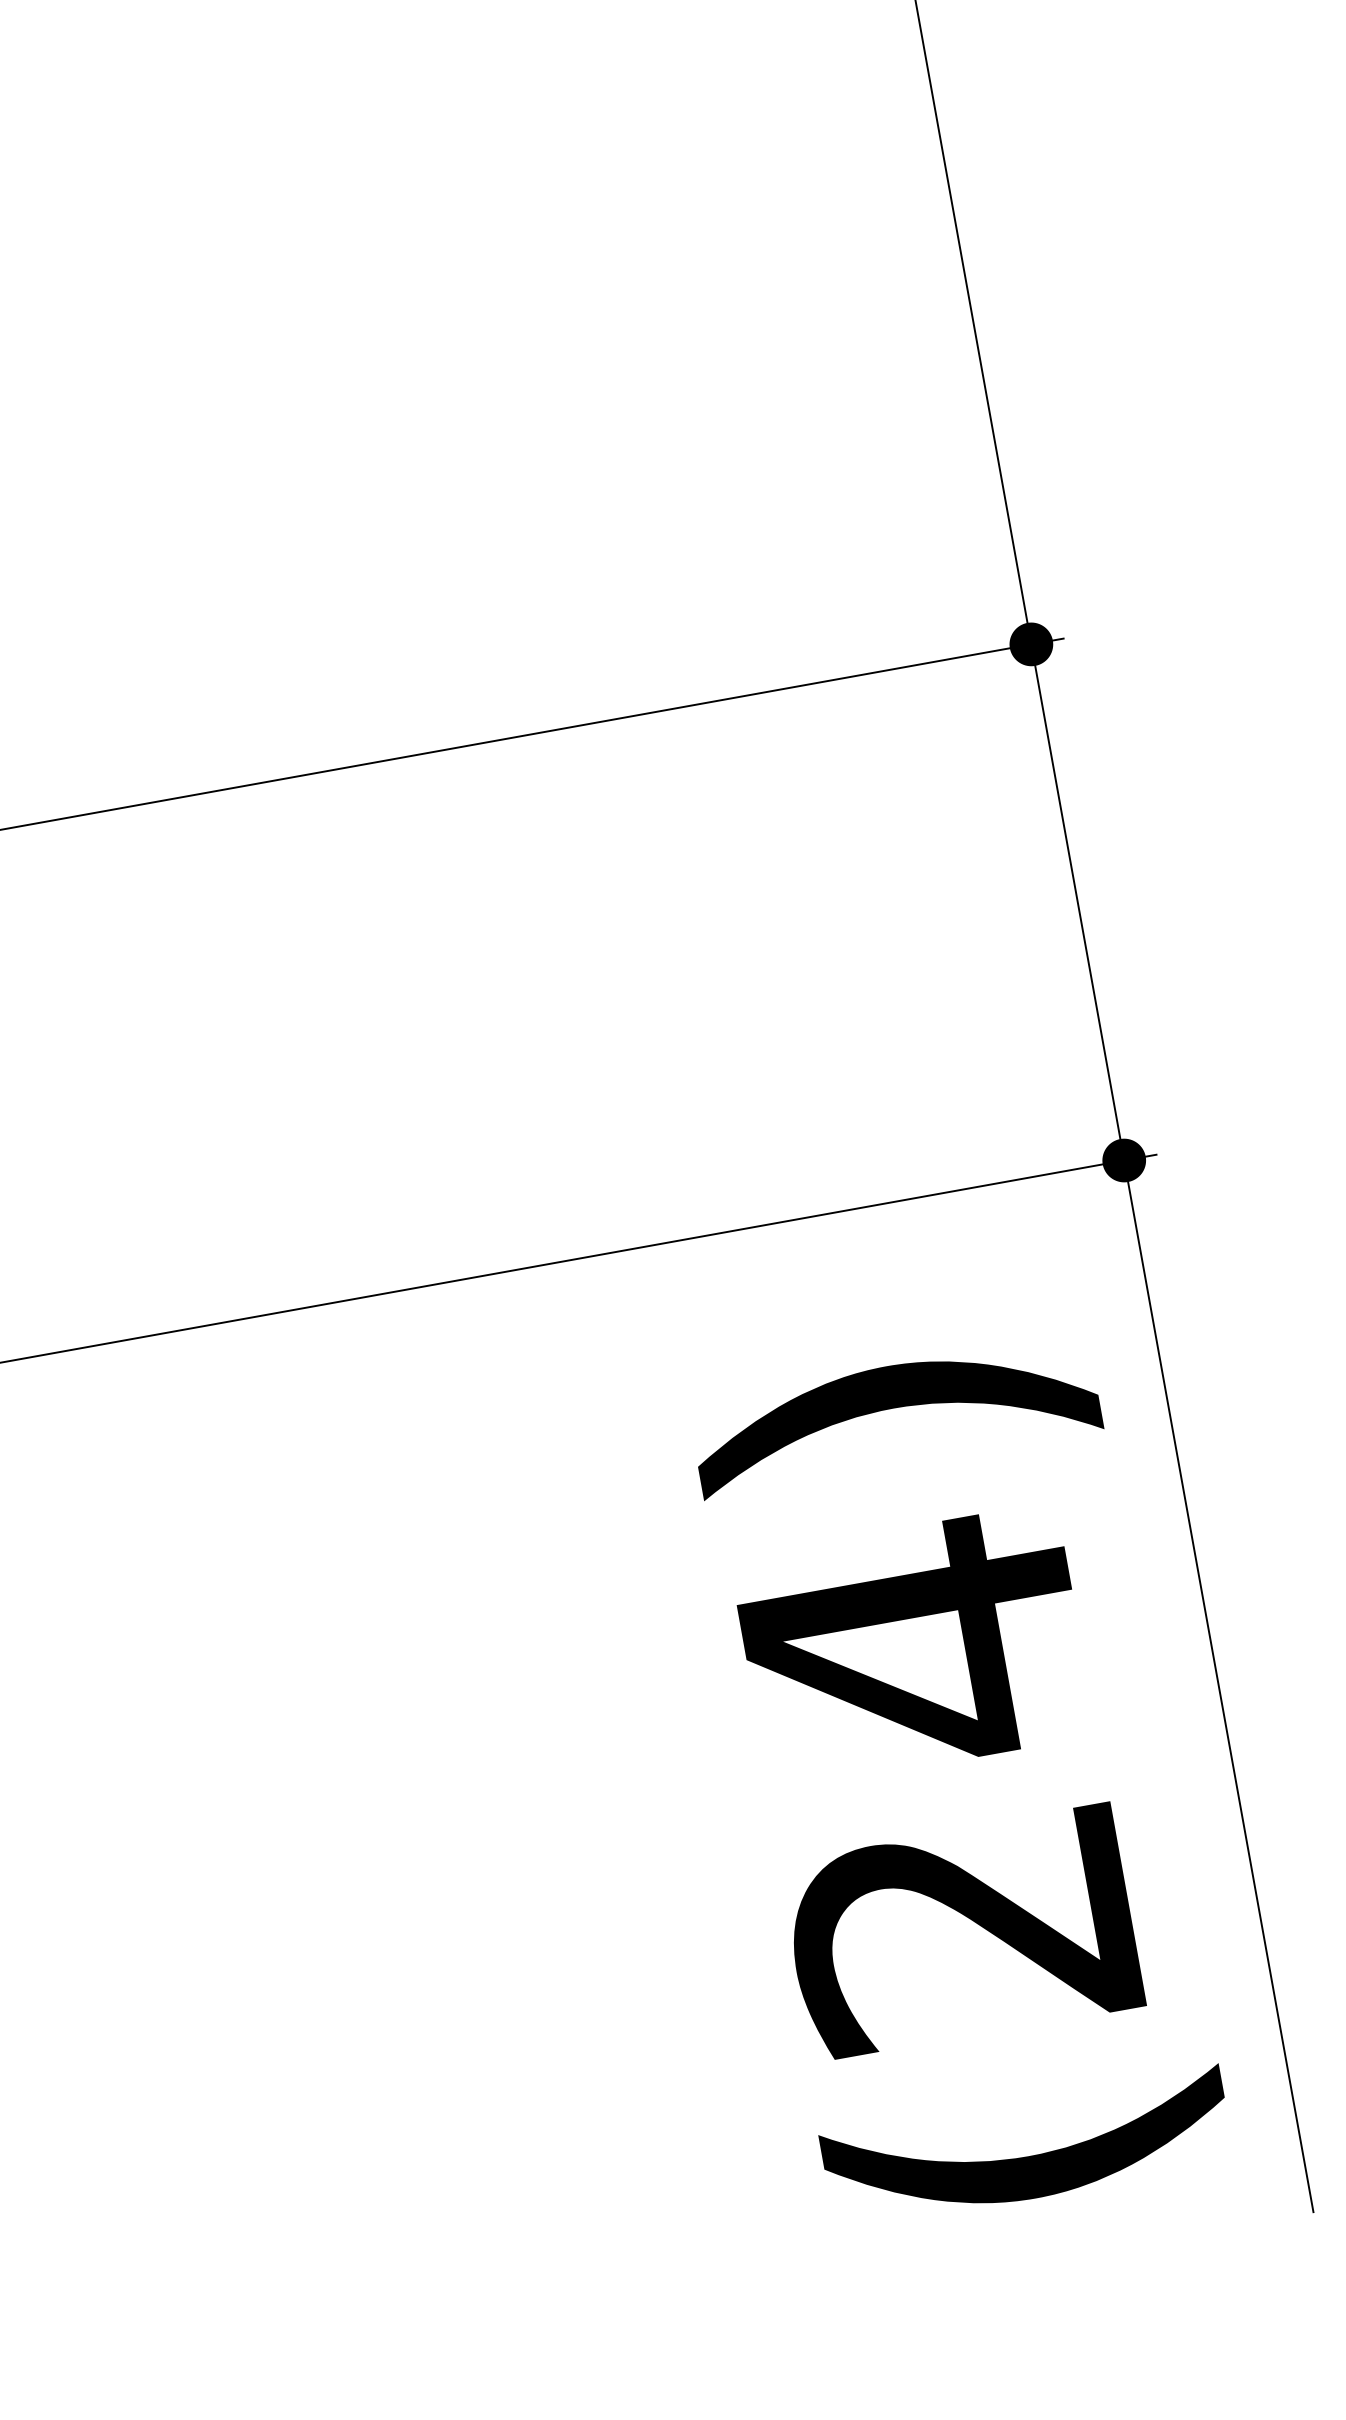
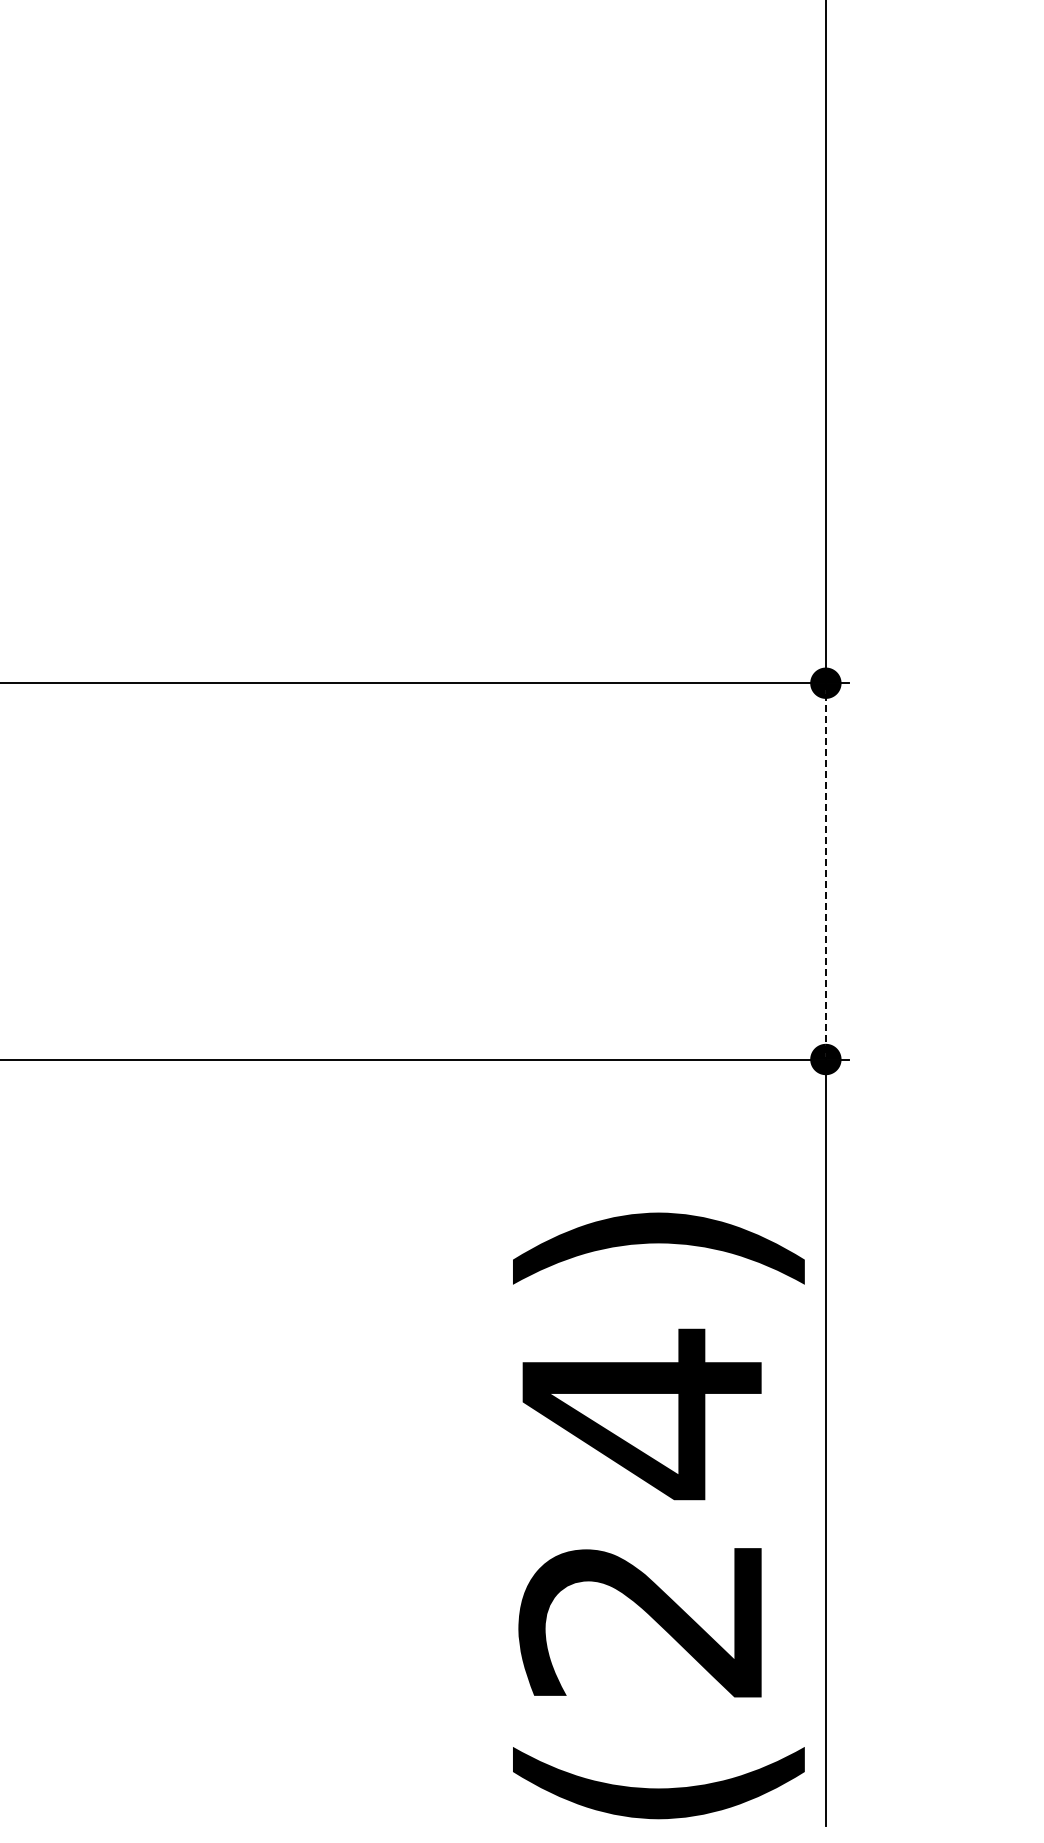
line: (1077, 902) -> (825, 871), solid -> dashed
text: (960, 1781) -> (658, 1515), moved

